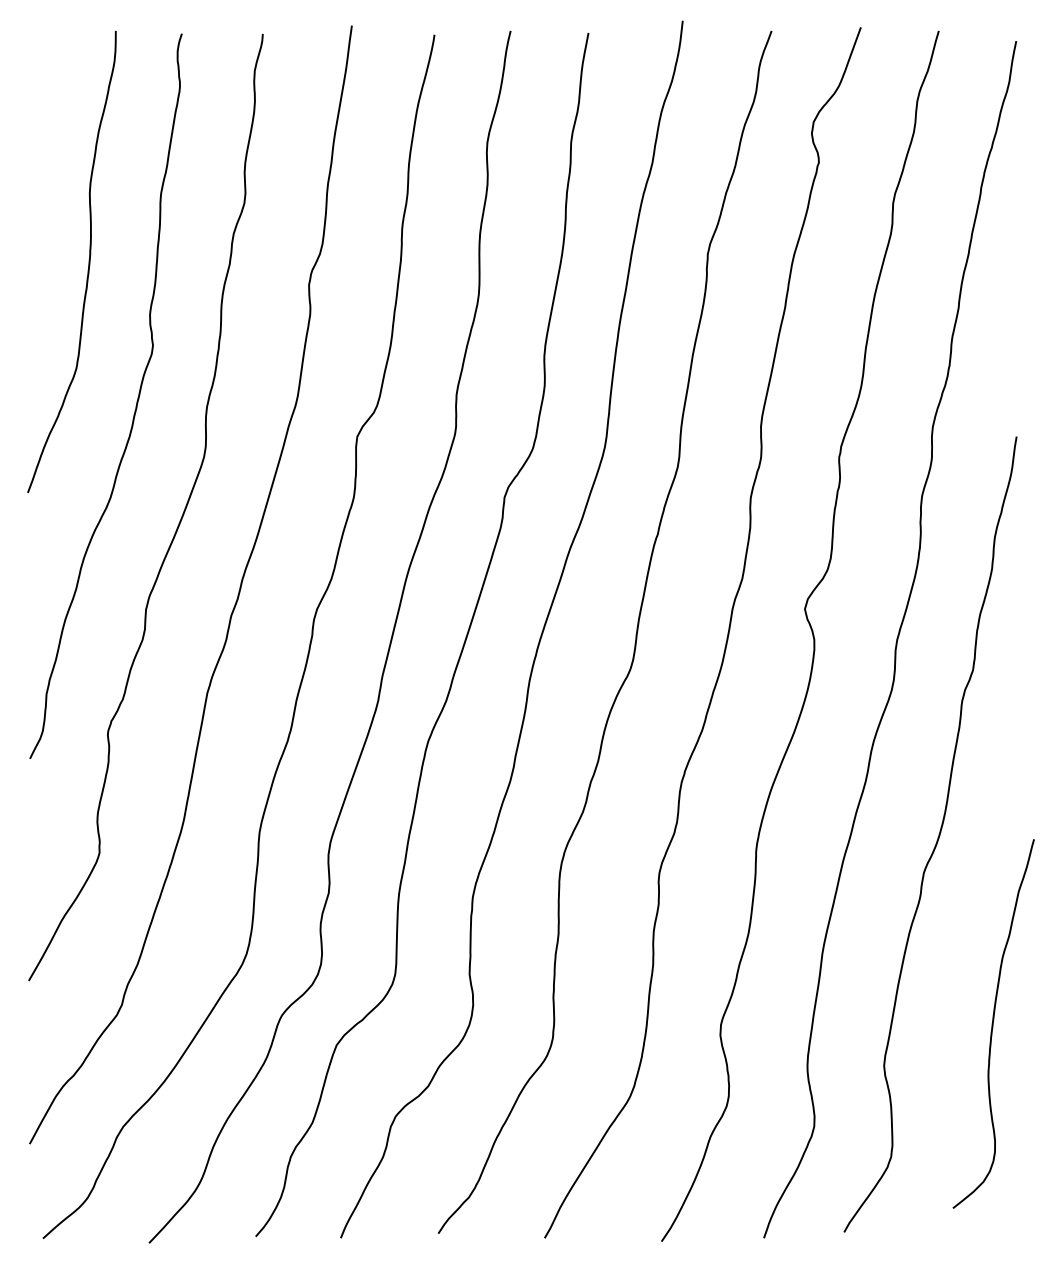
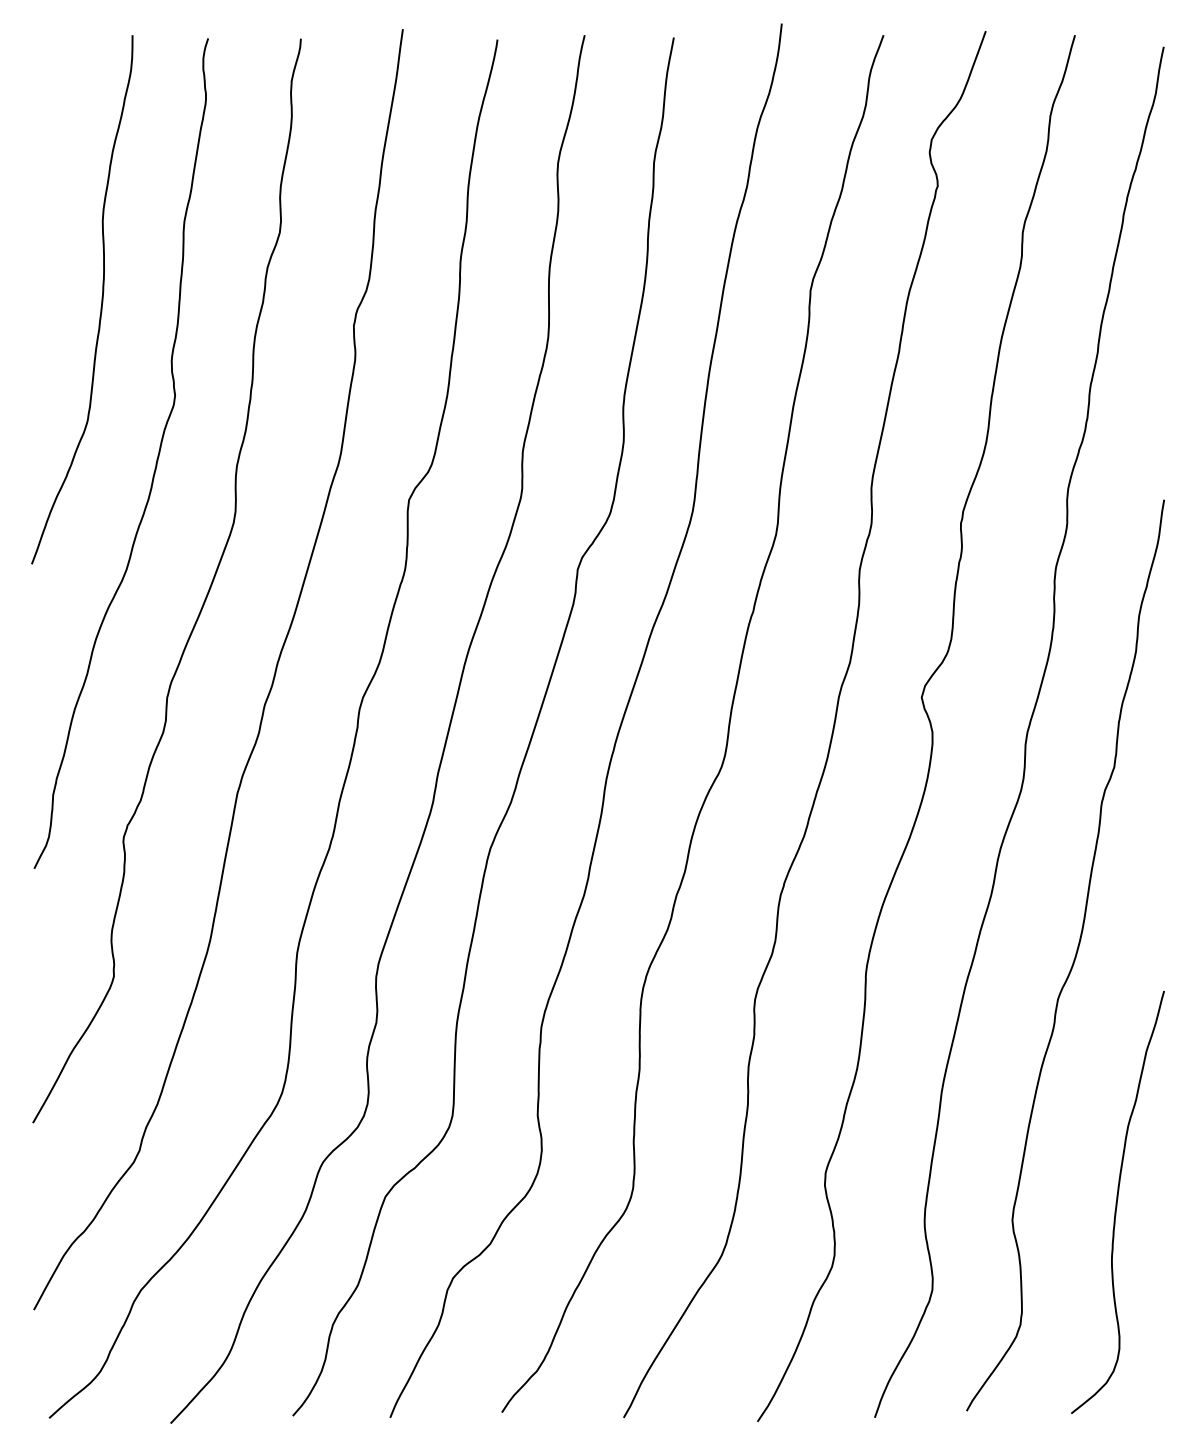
curve: (993, 1023) -> (1117, 1201), moved

